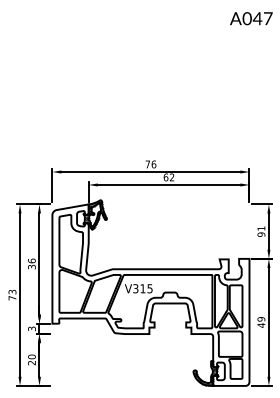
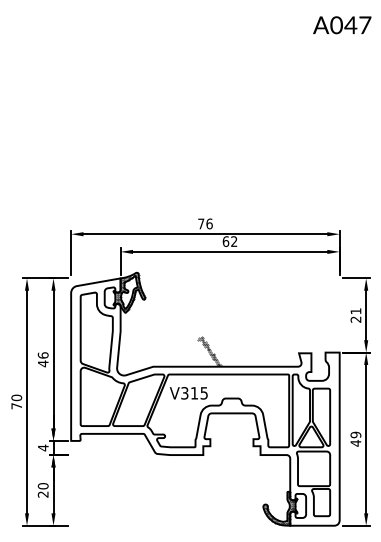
text: (261, 234) -> (355, 319), 91 -> 21
hatch: (153, 257) -> (209, 350), added
text: (31, 266) -> (42, 363), 36 -> 46
text: (12, 291) -> (16, 397), 73 -> 70
text: (31, 328) -> (42, 447), 3 -> 4

